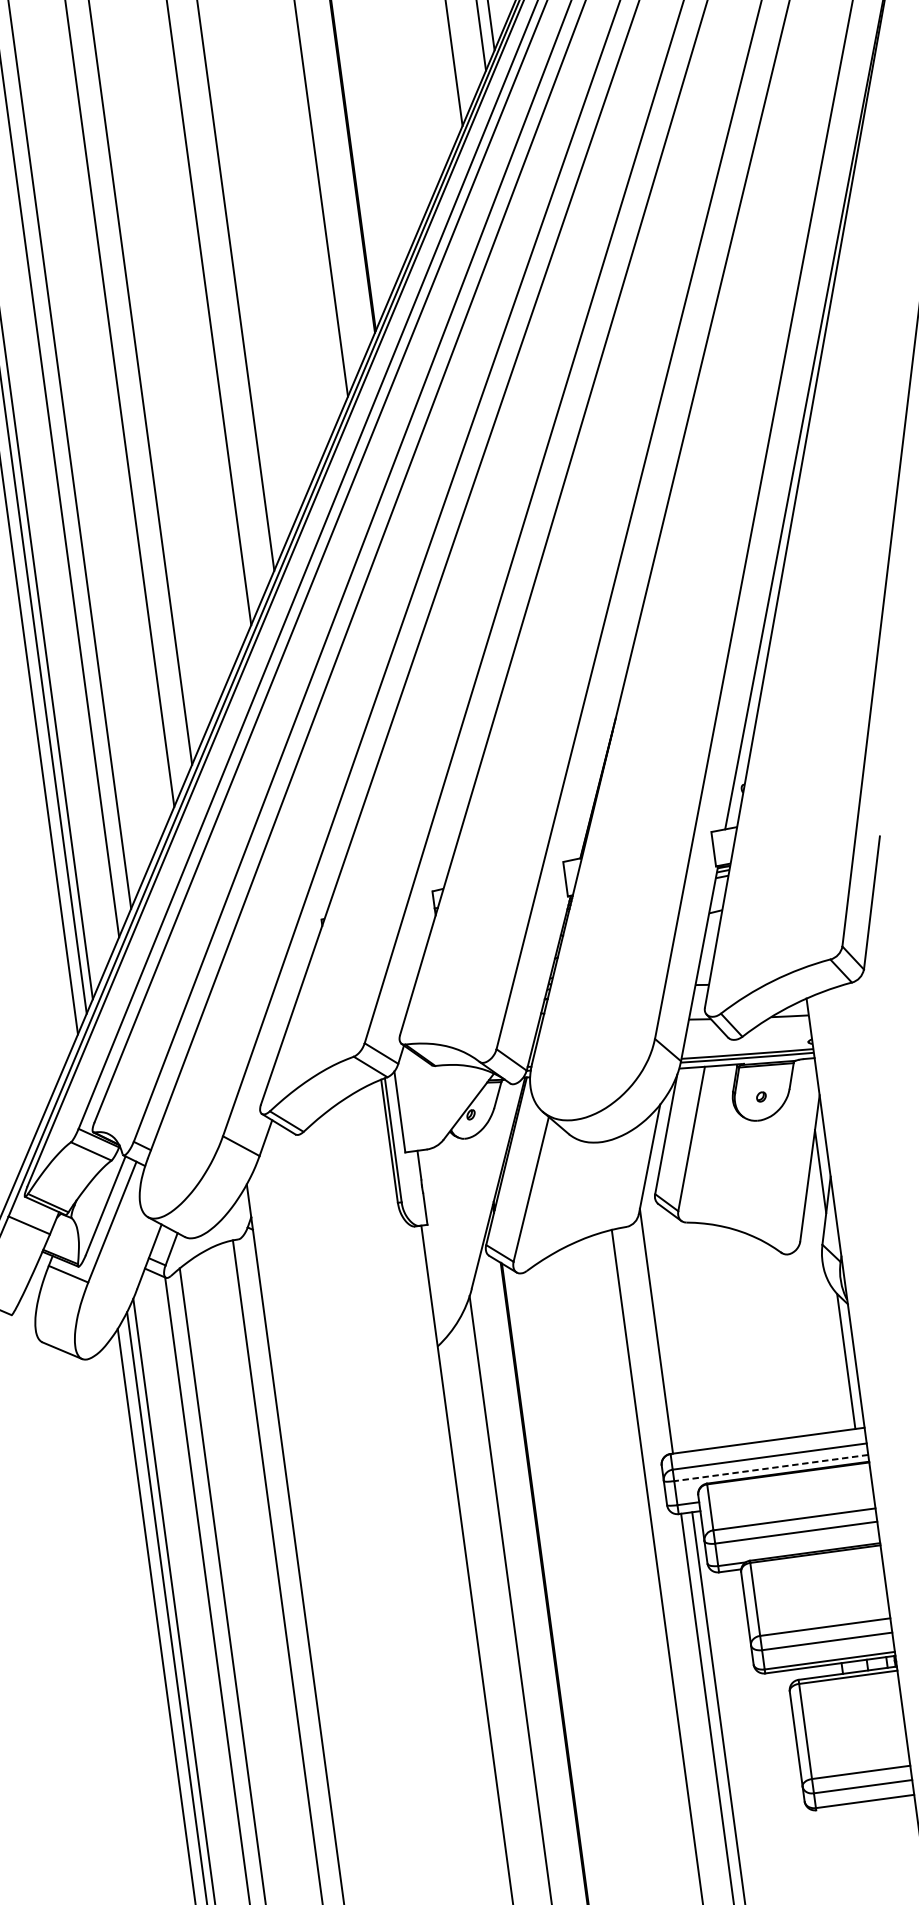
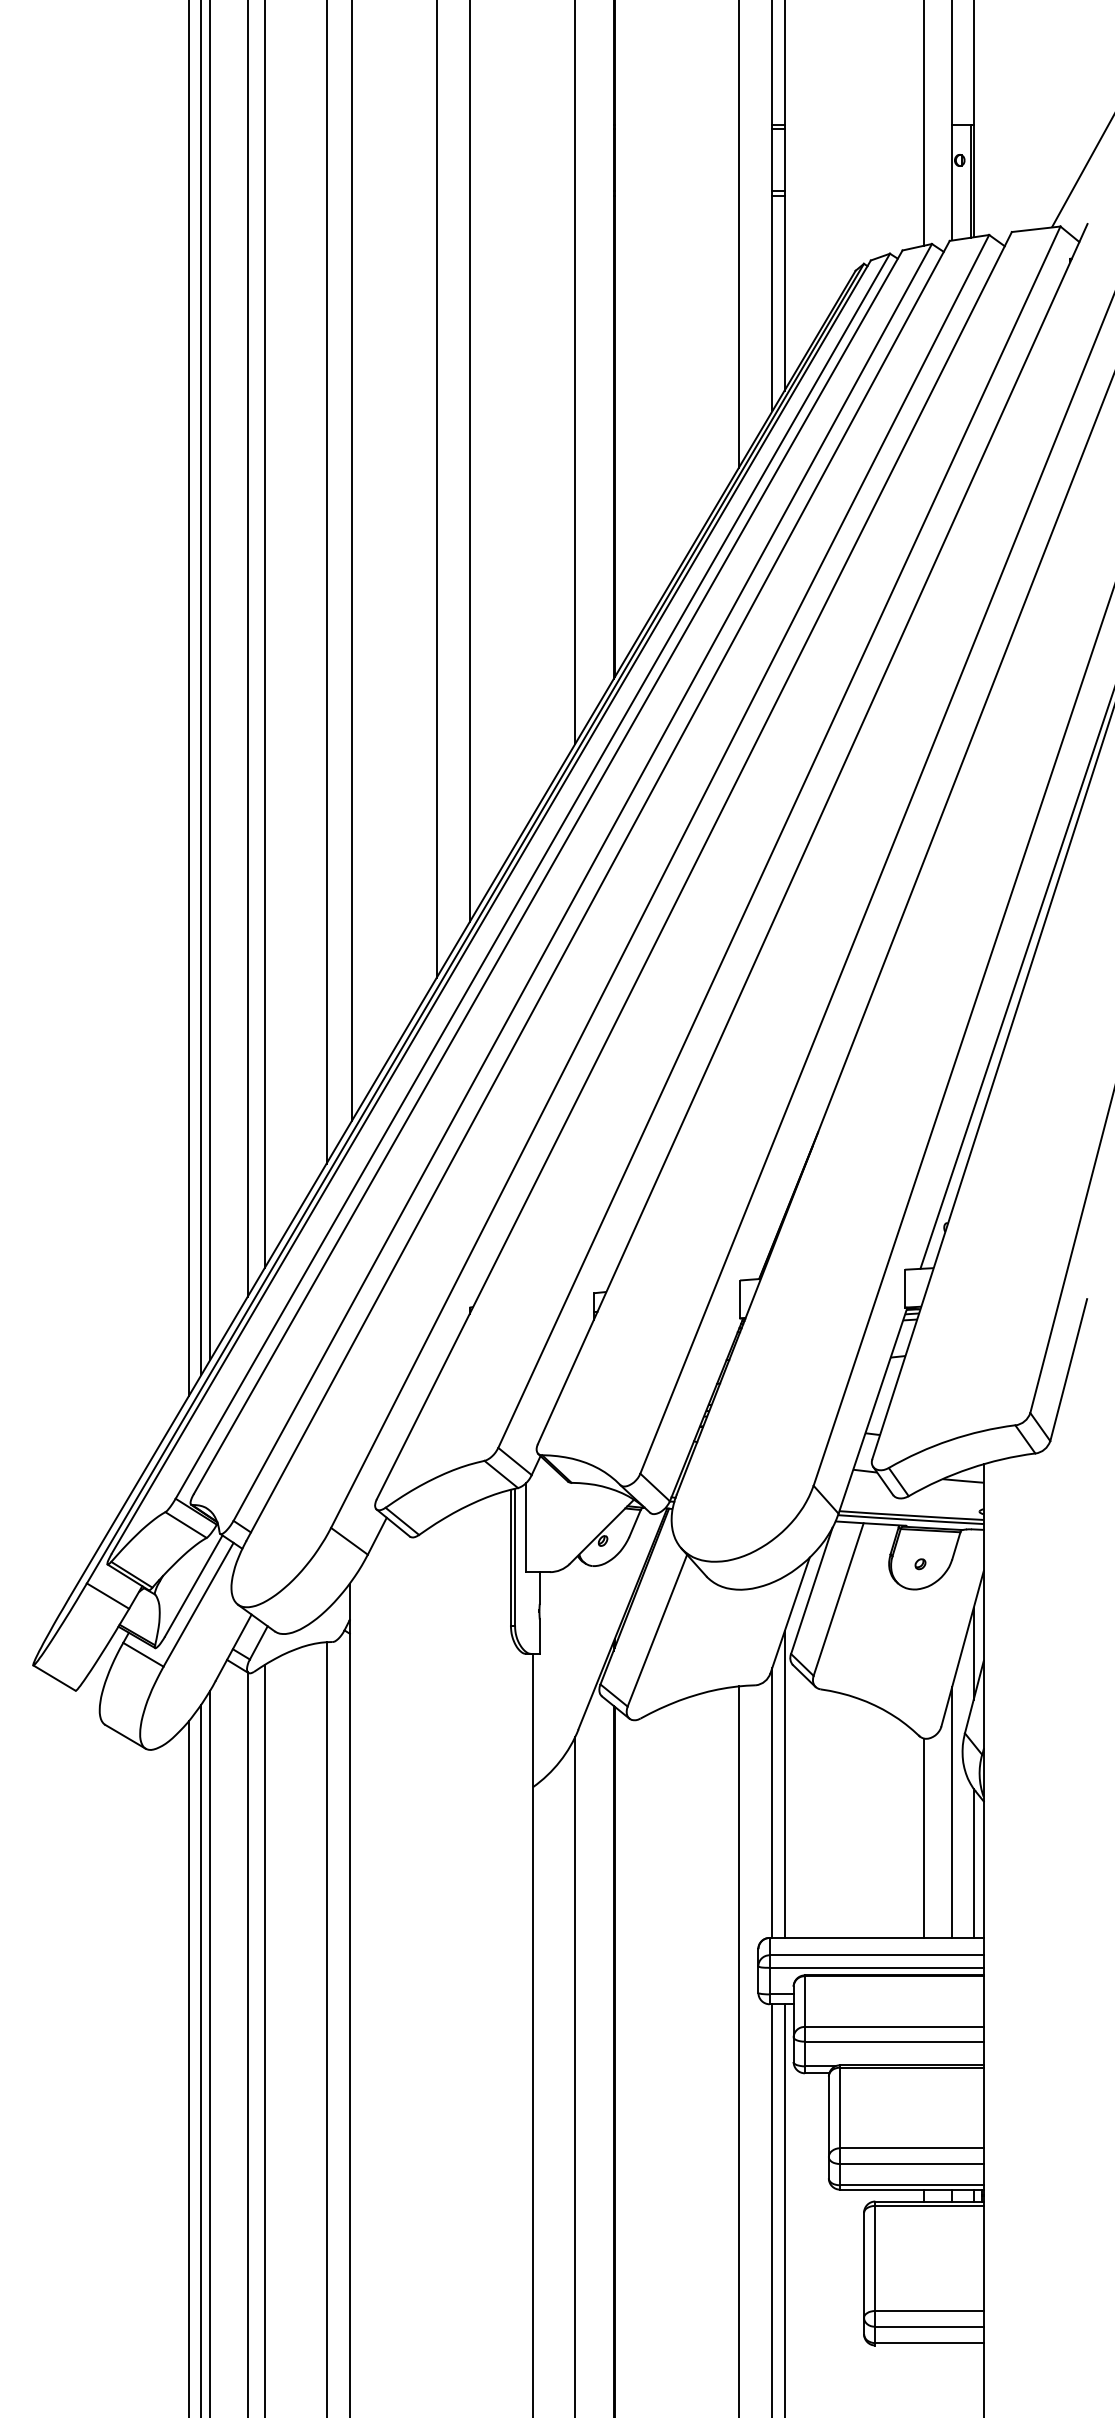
line: (665, 1313) -> (784, 1784), added
line: (820, 1317) -> (952, 1812), added
line: (798, 1344) -> (924, 1837), added
line: (770, 1467) -> (876, 1967), dashed -> solid

